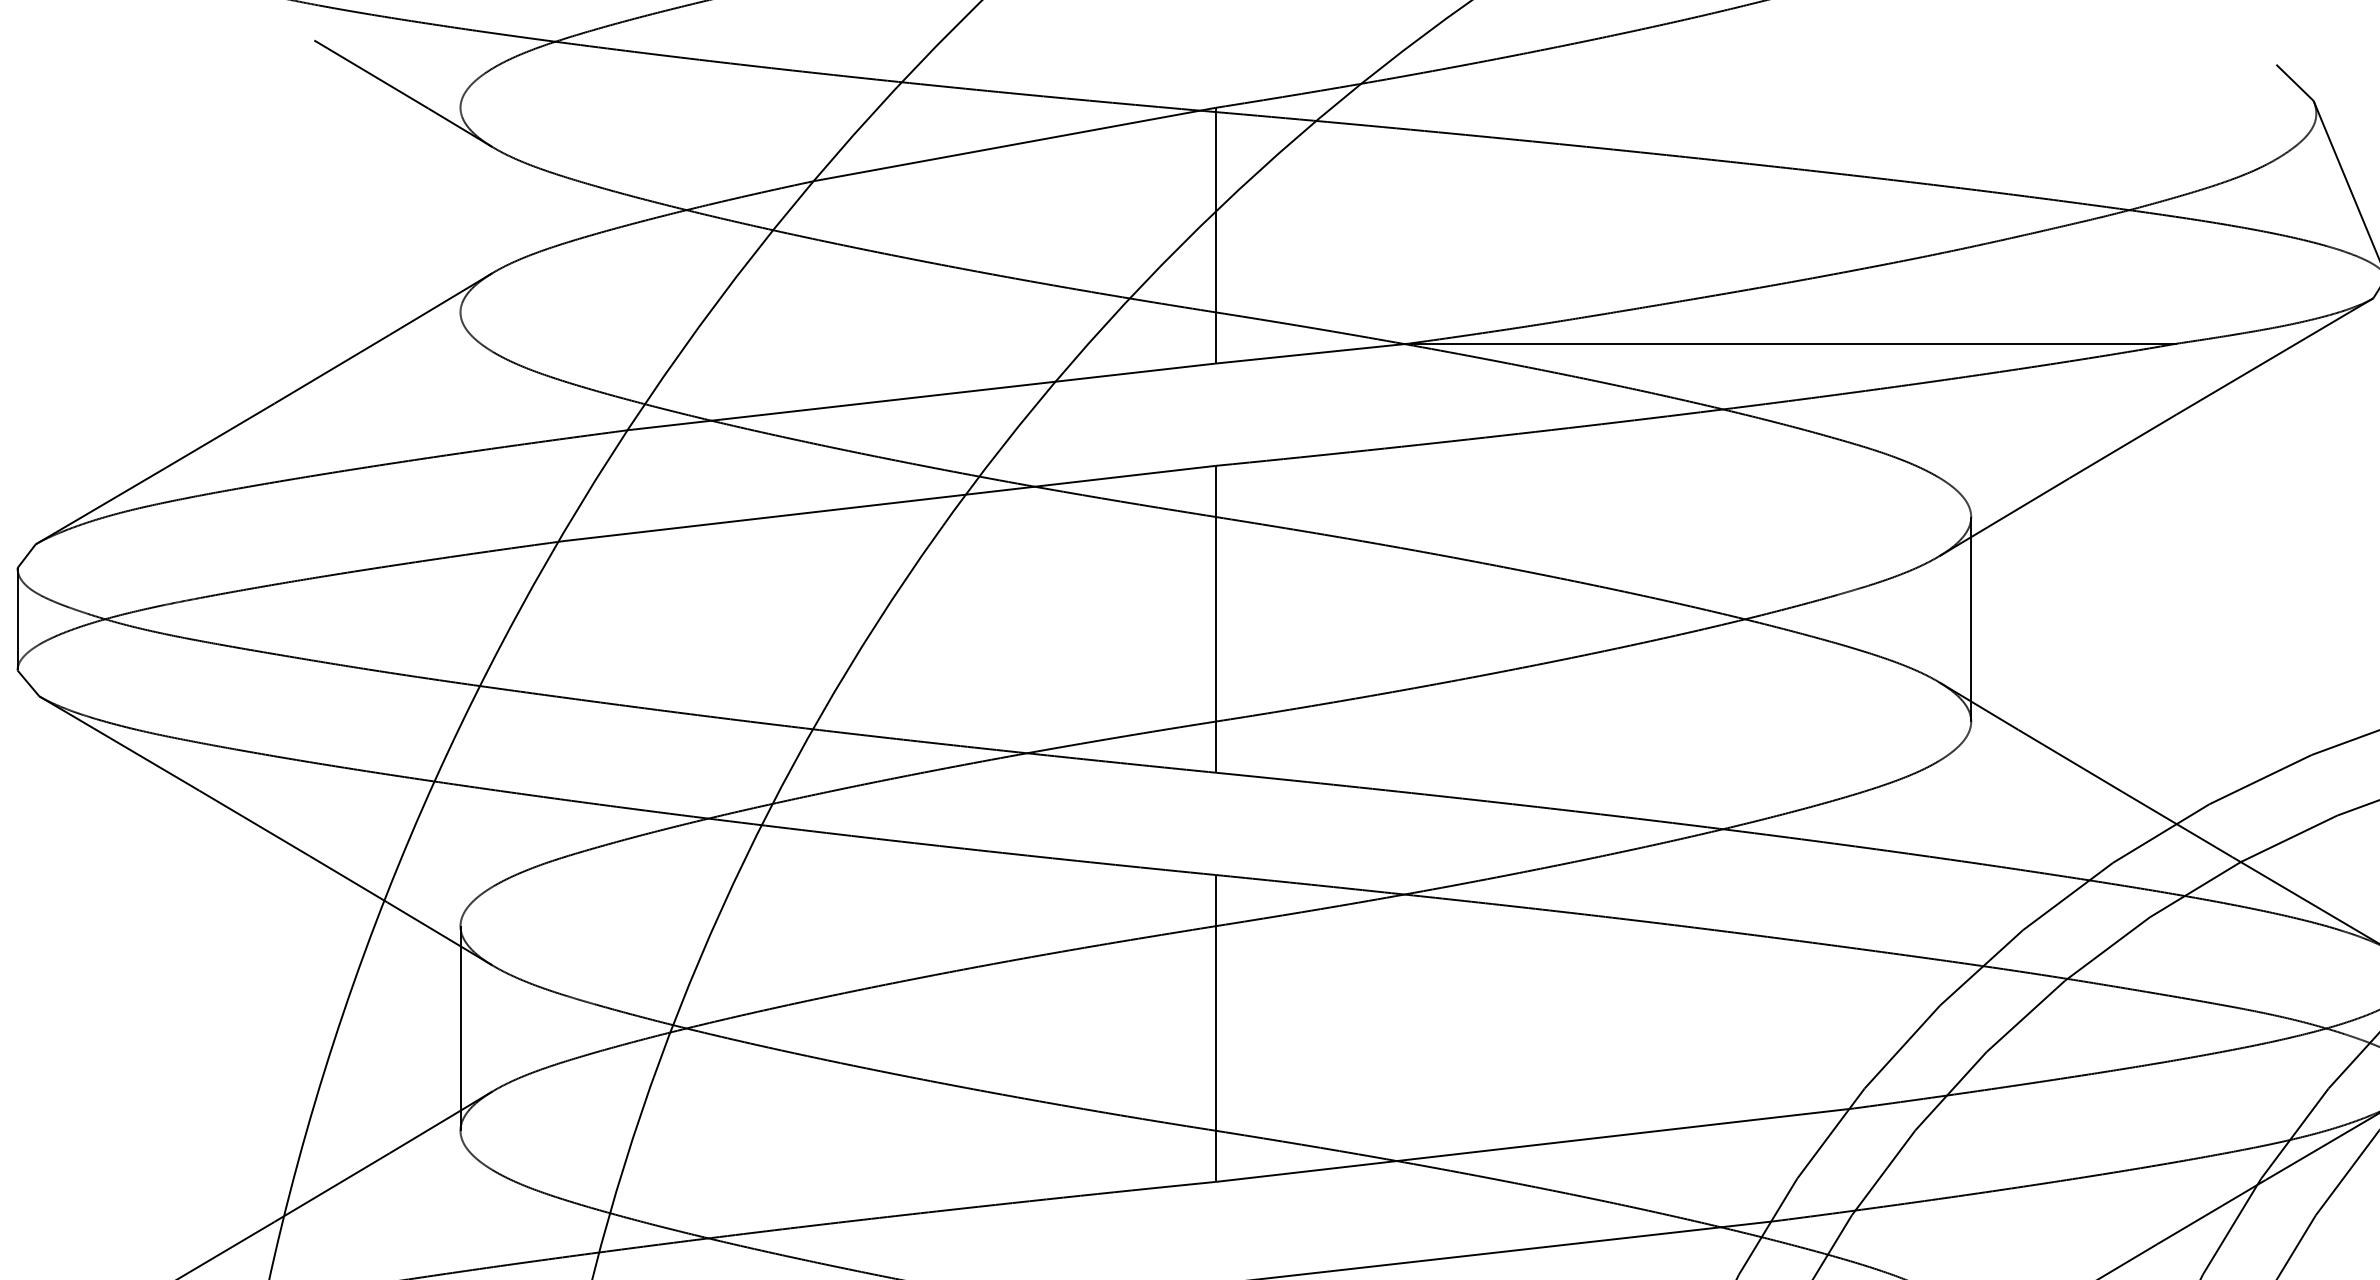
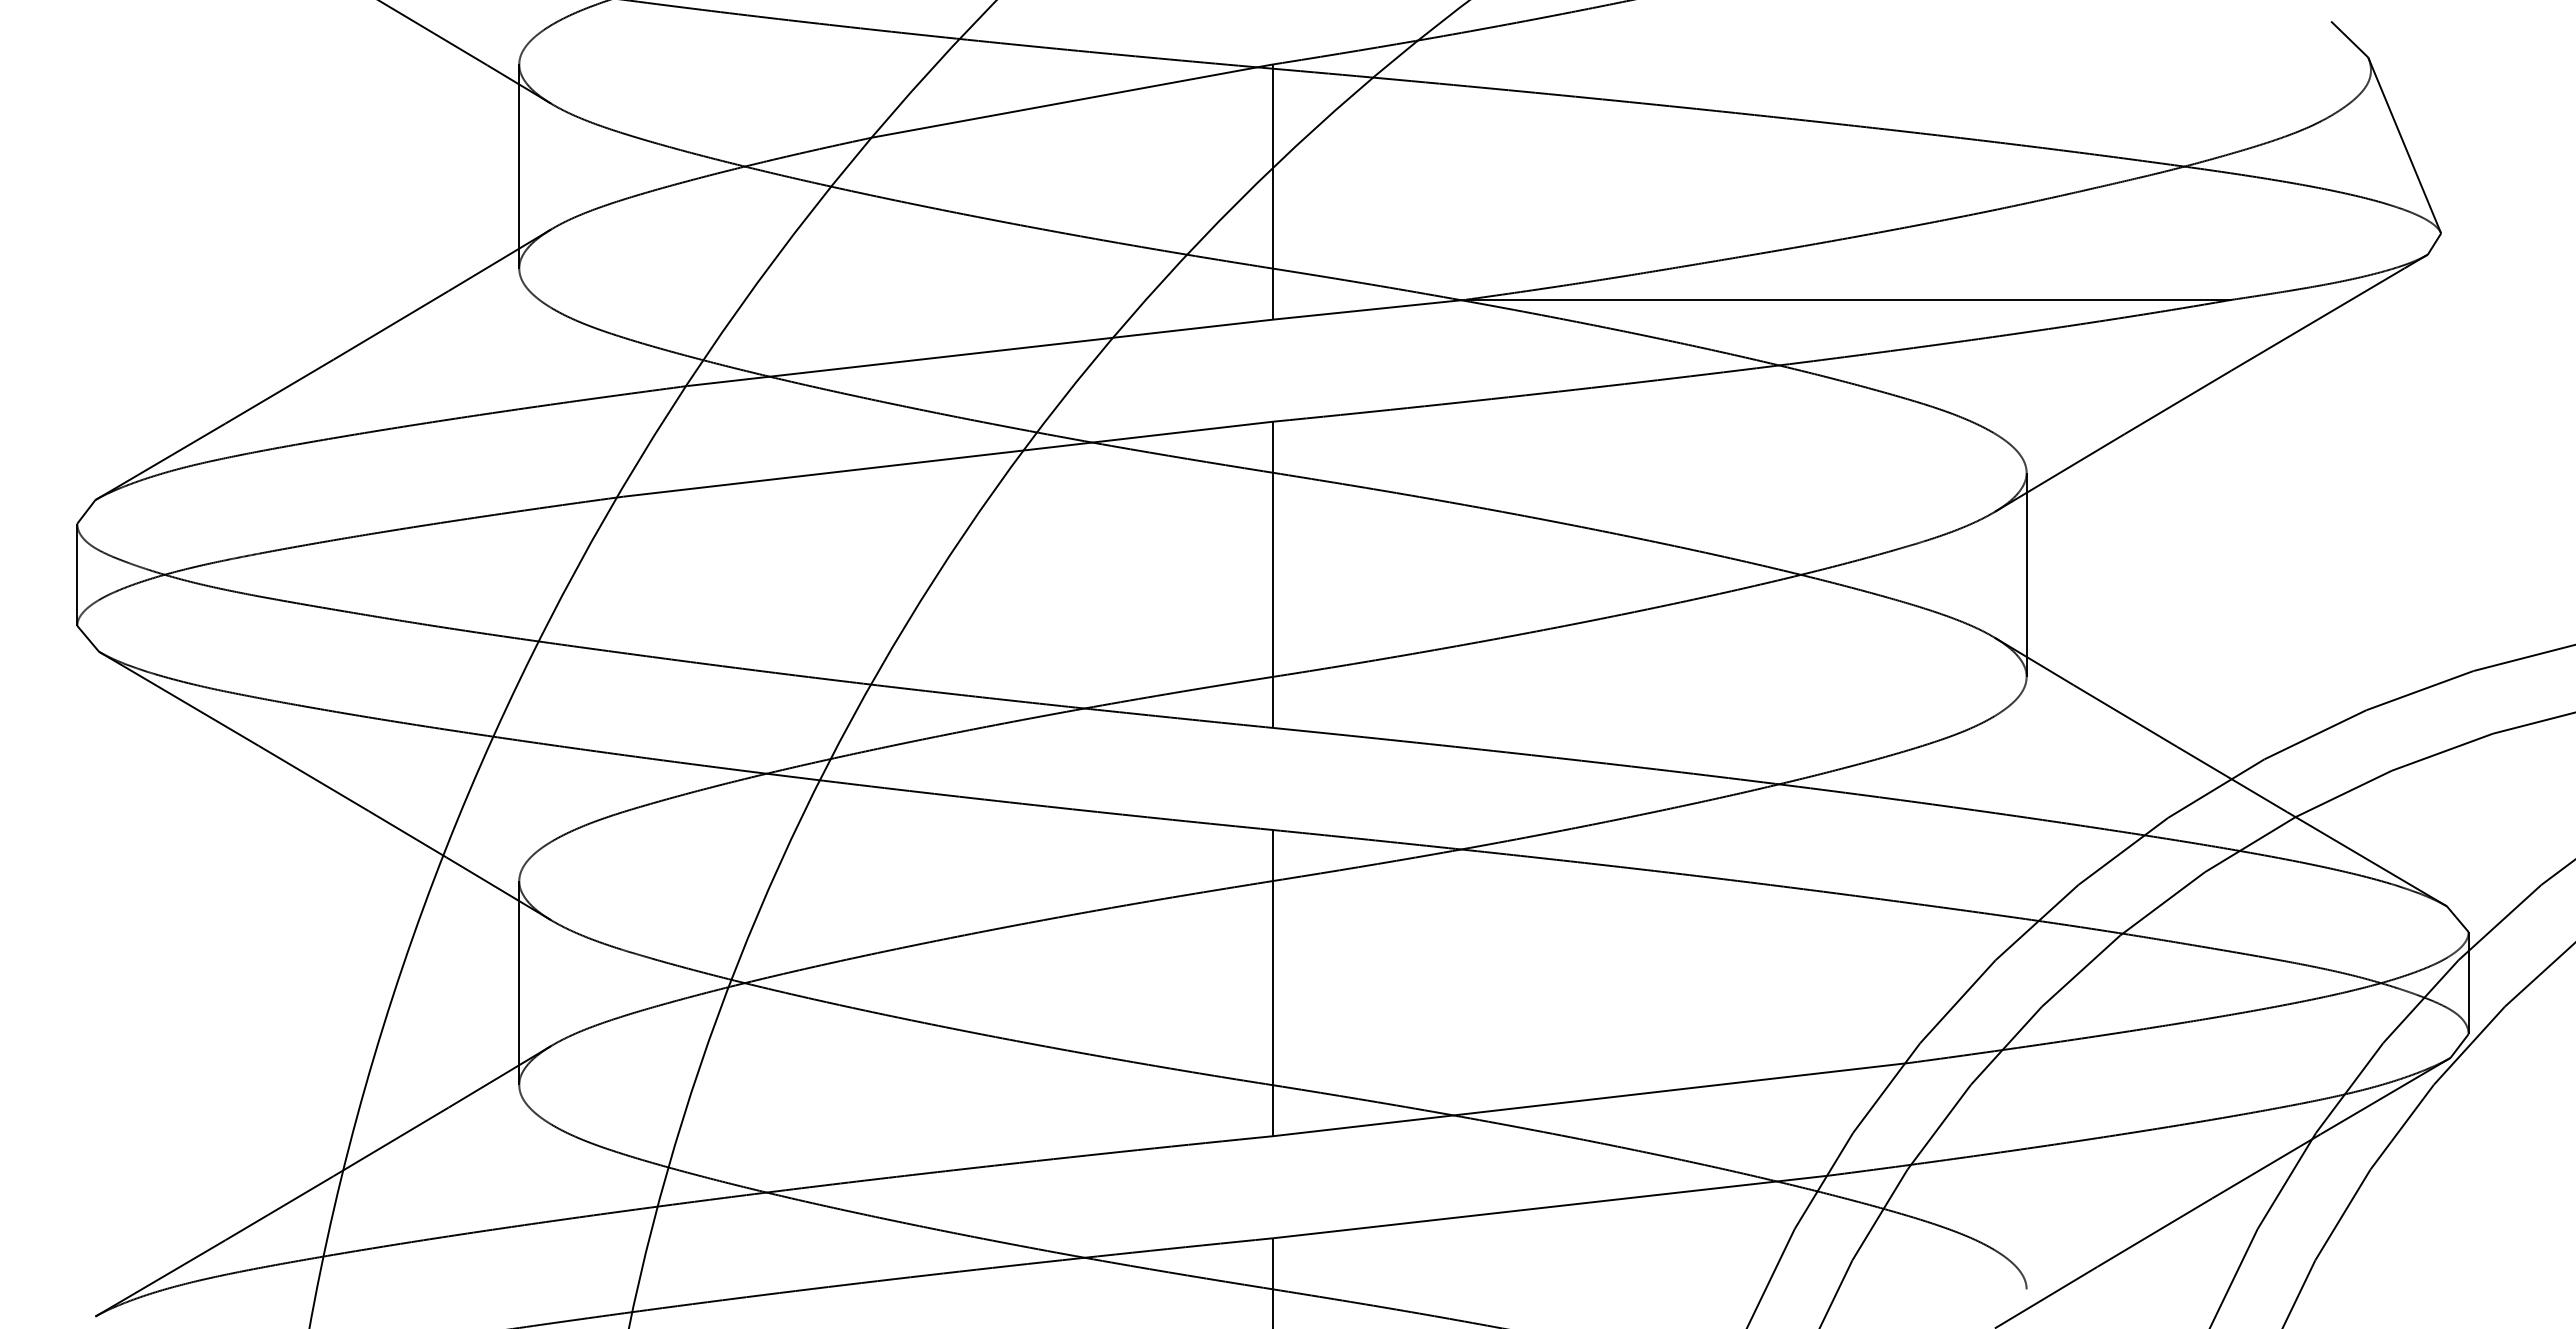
line: (460, 210) -> (519, 166), added

